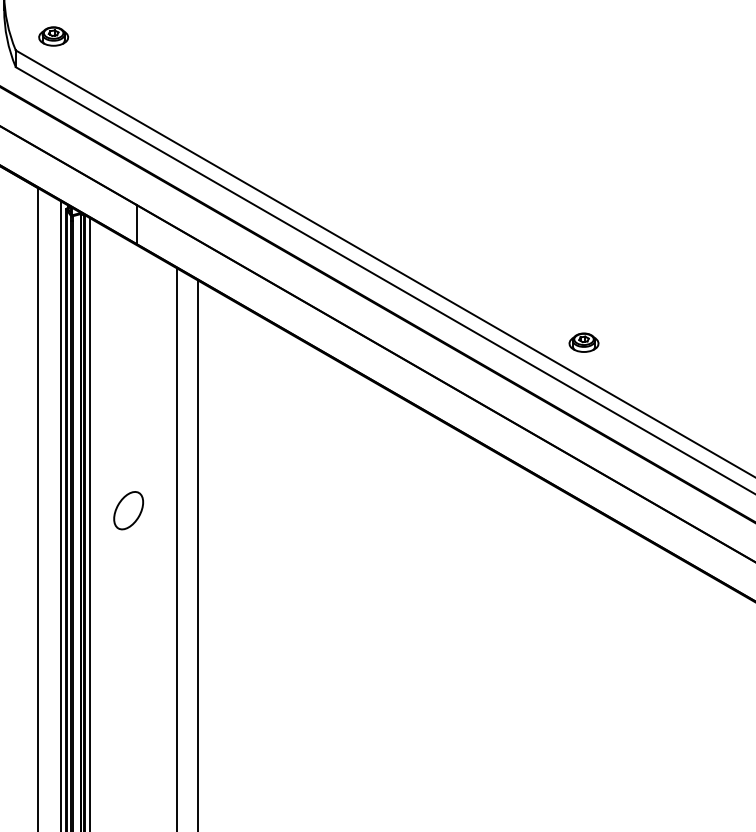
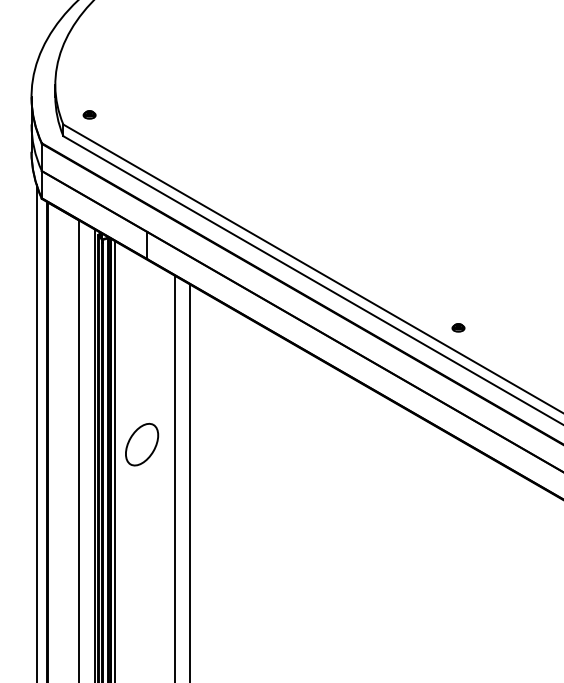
part: (53, 35) -> (89, 114), size x0.6
part: (584, 342) -> (458, 327), size x0.6
part: (128, 510) -> (141, 444), size x1.6

